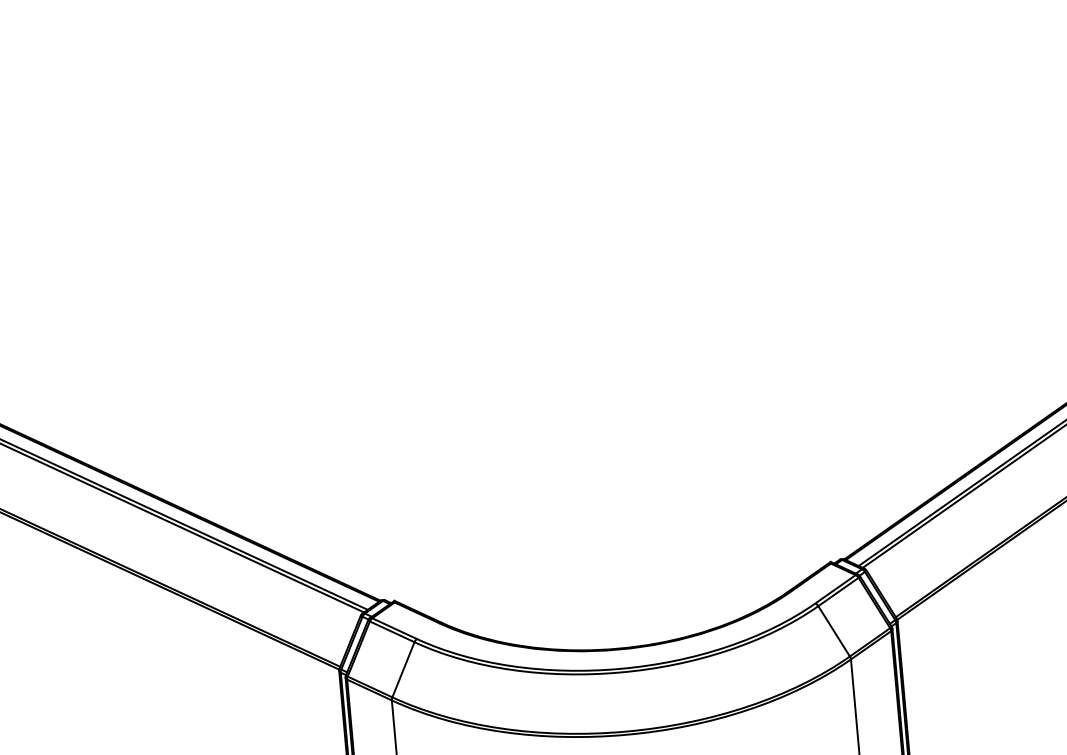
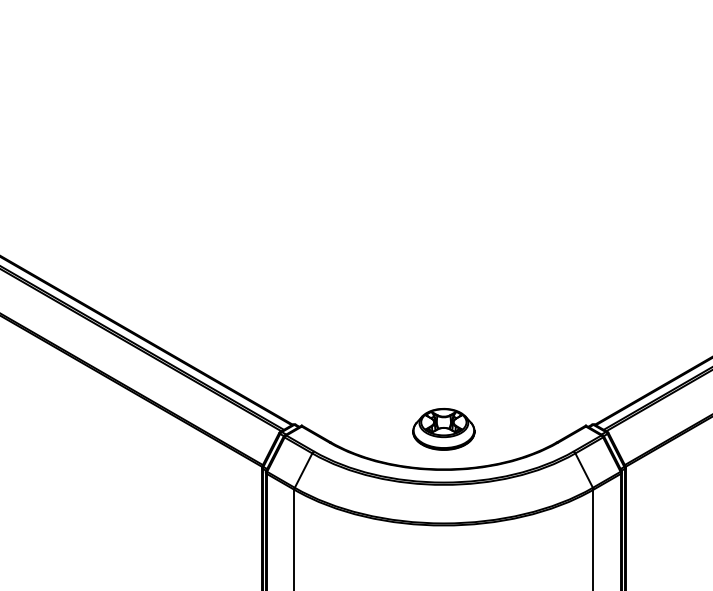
part: (612, 587) -> (443, 429), added

